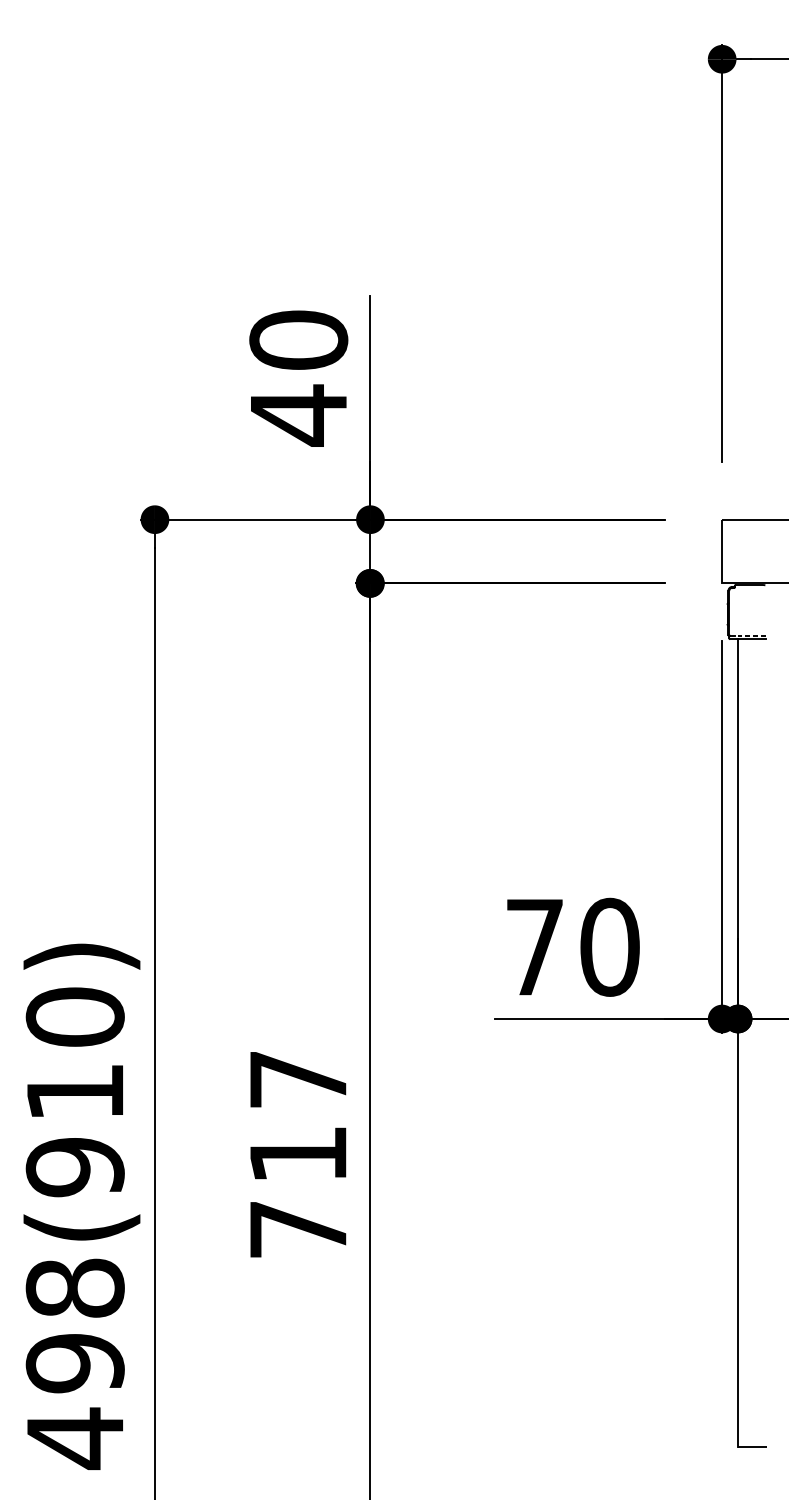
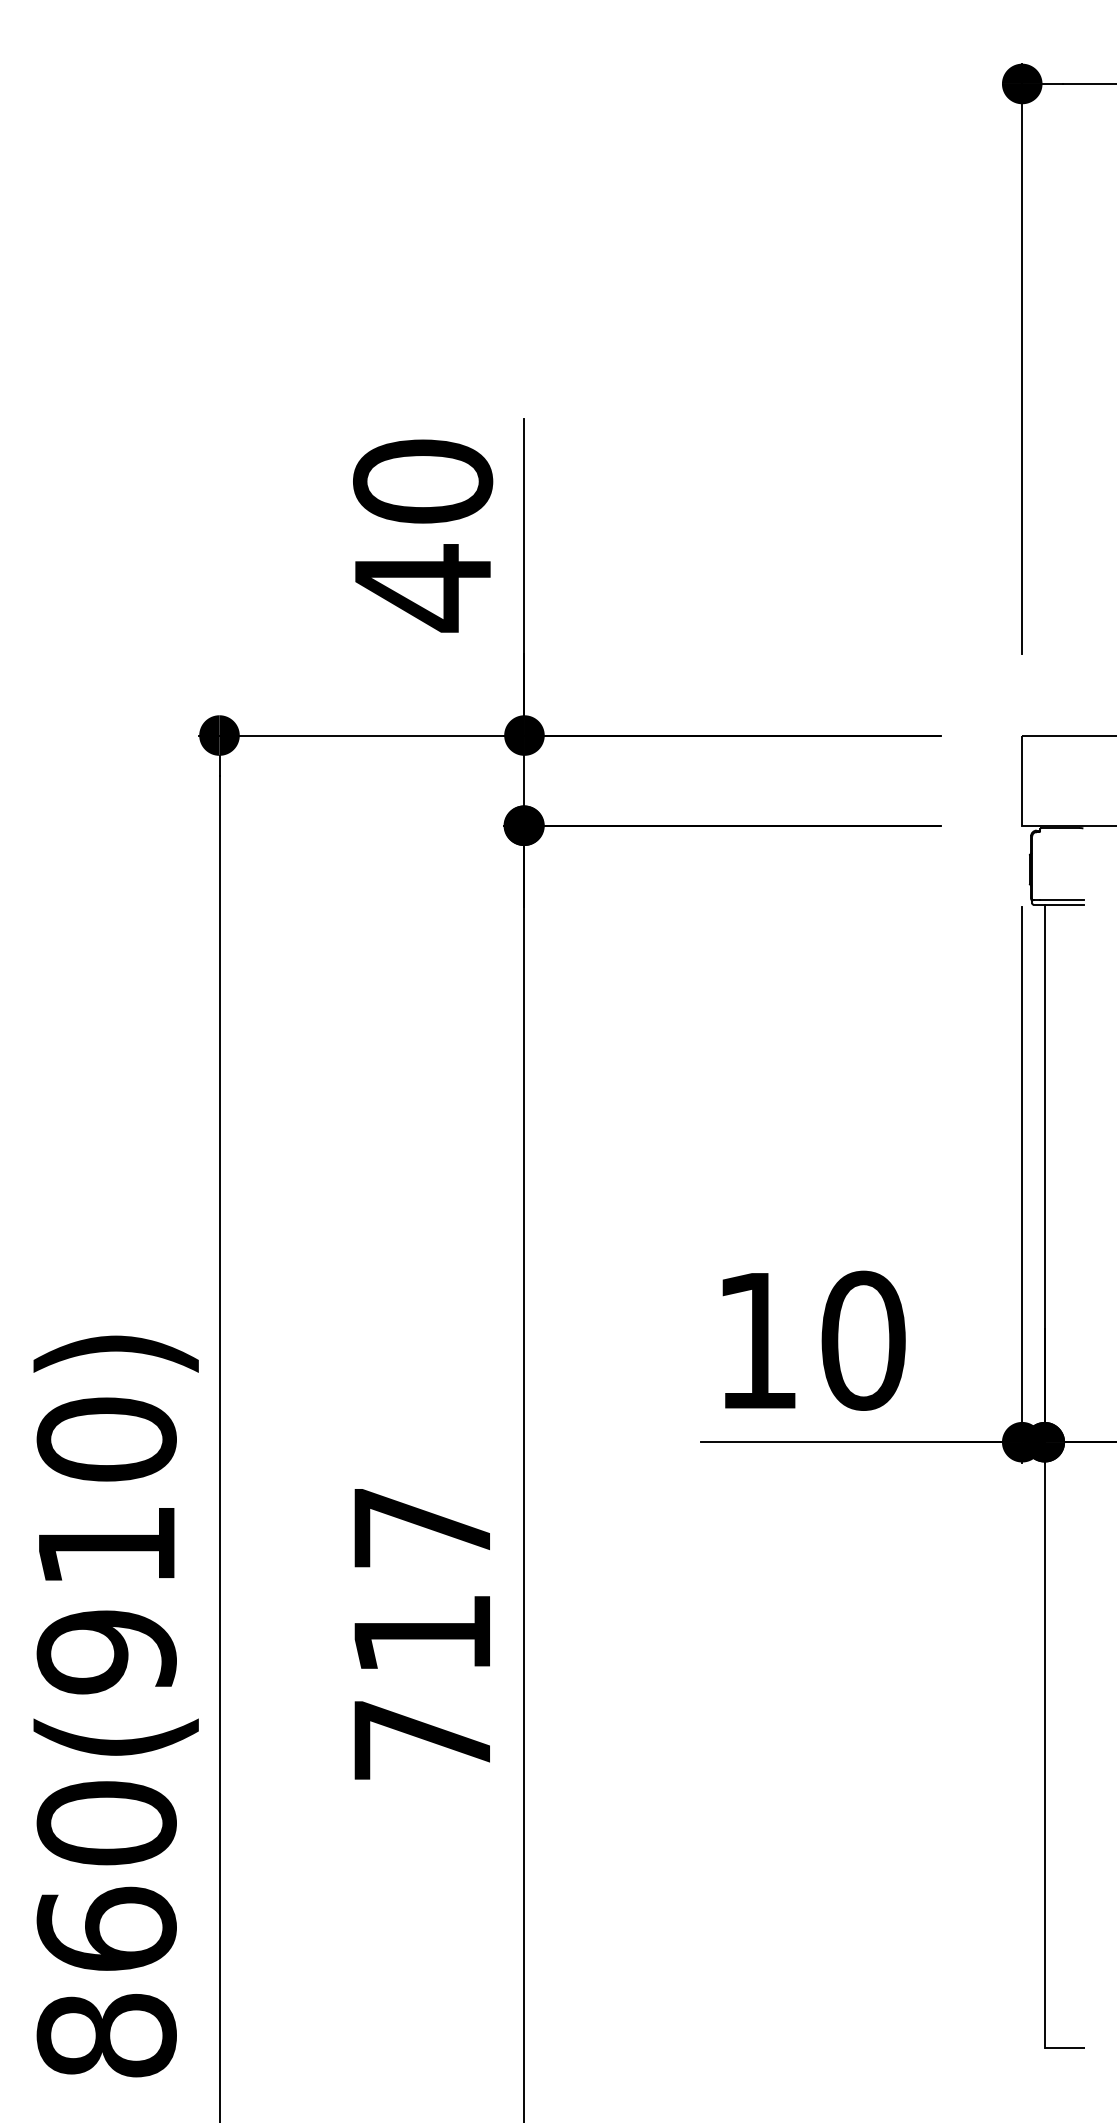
line: (750, 636) -> (1062, 900), dashed -> solid
text: (535, 947) -> (757, 1340), 70 -> 10
text: (75, 1364) -> (106, 1930), 498(910) -> 860(910)

